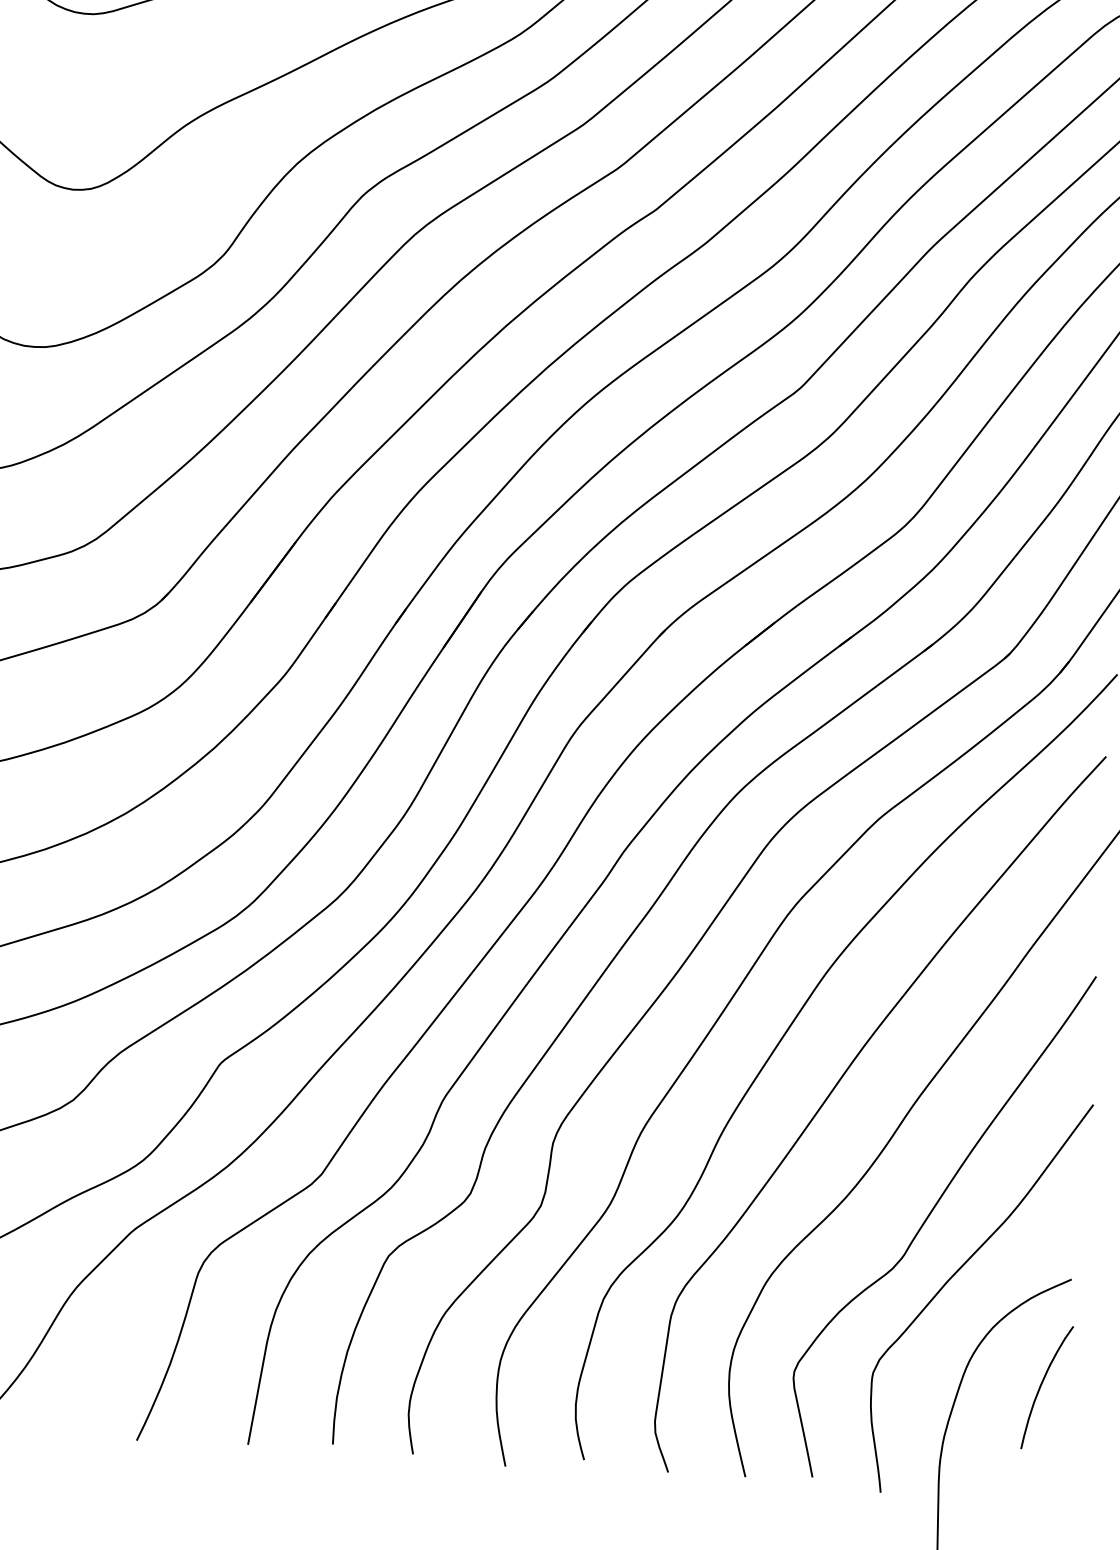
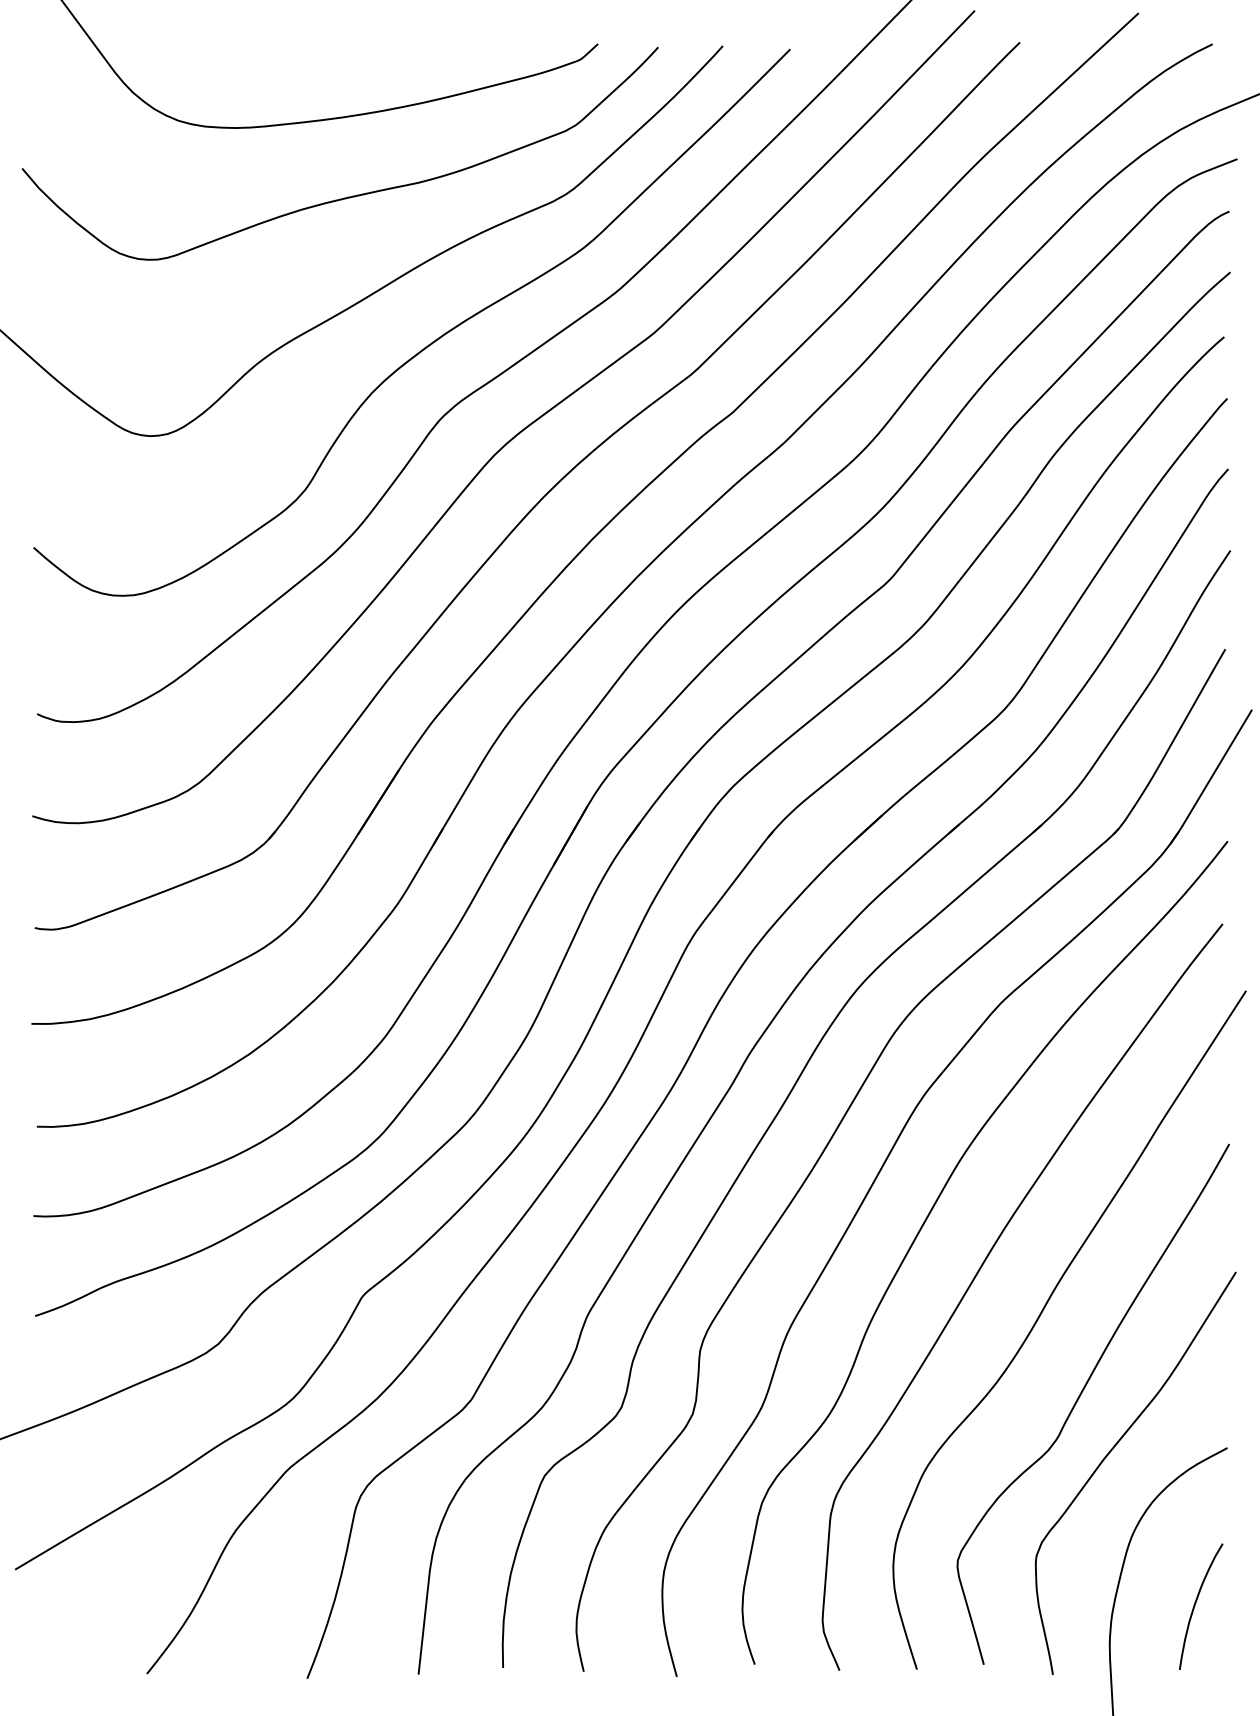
curve: (1042, 1384) -> (1196, 1603), moved

